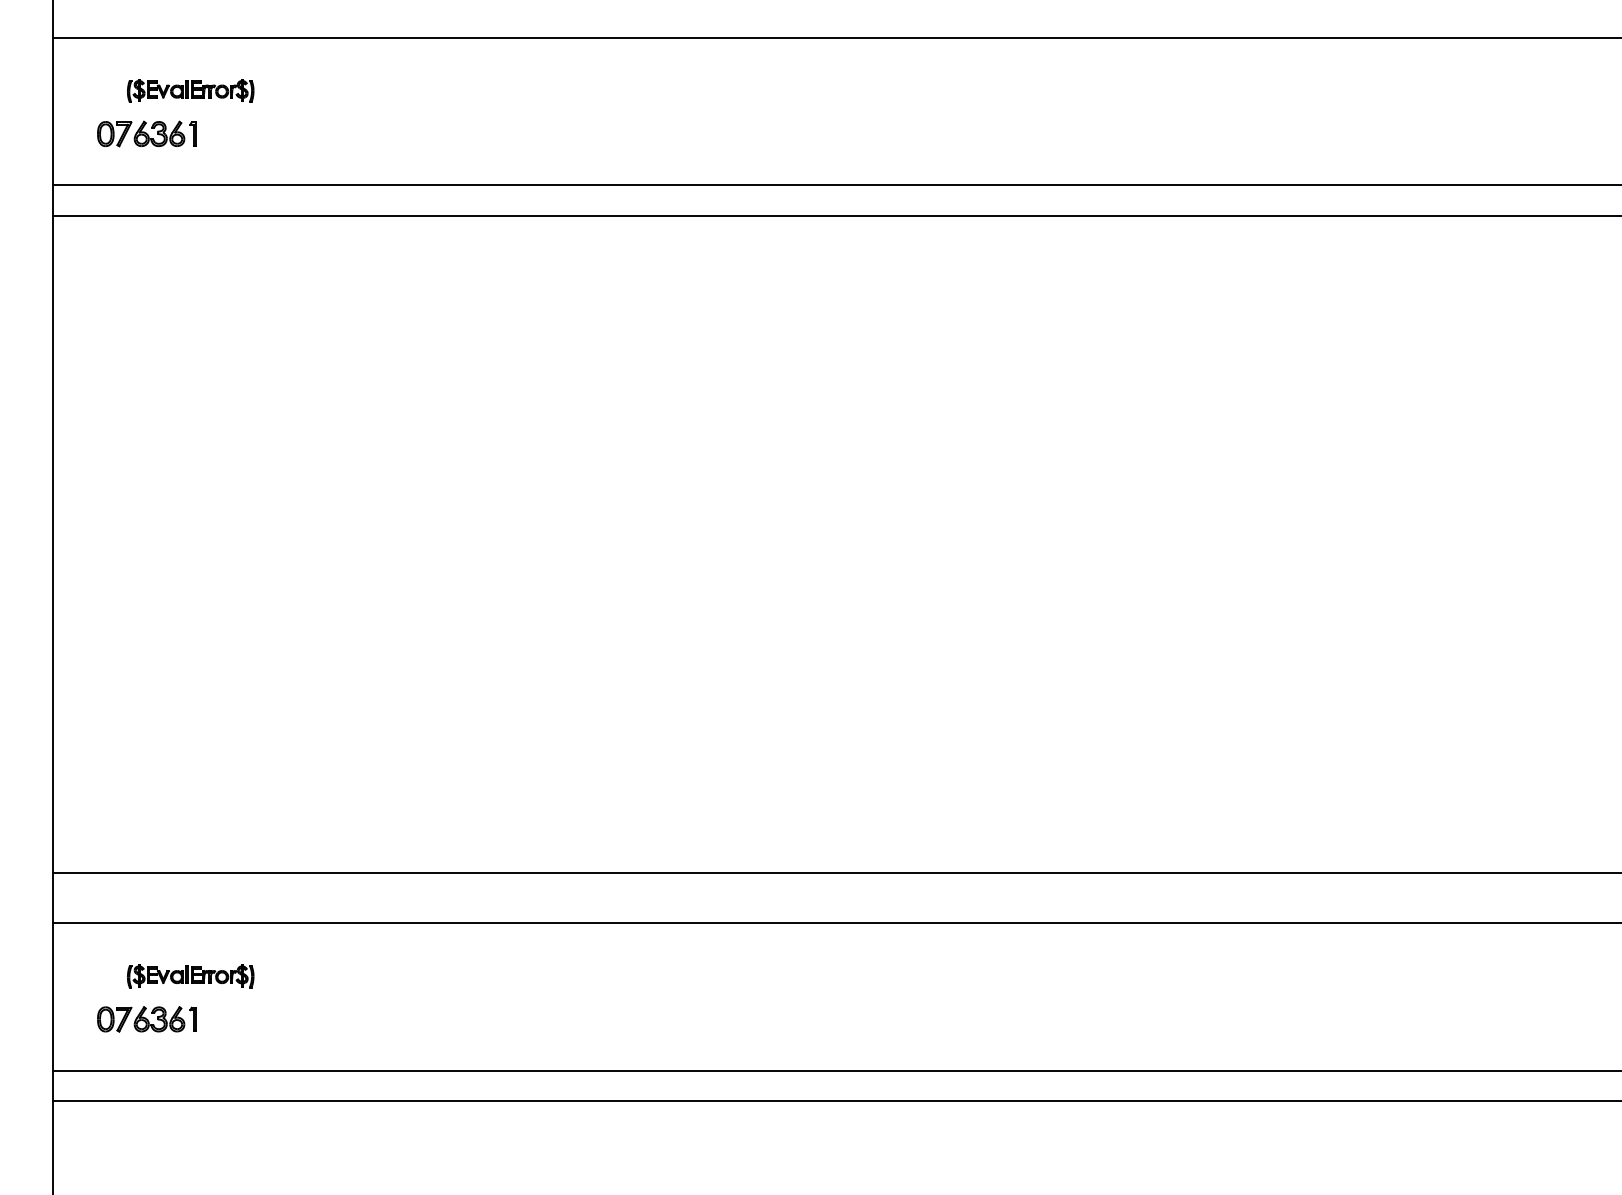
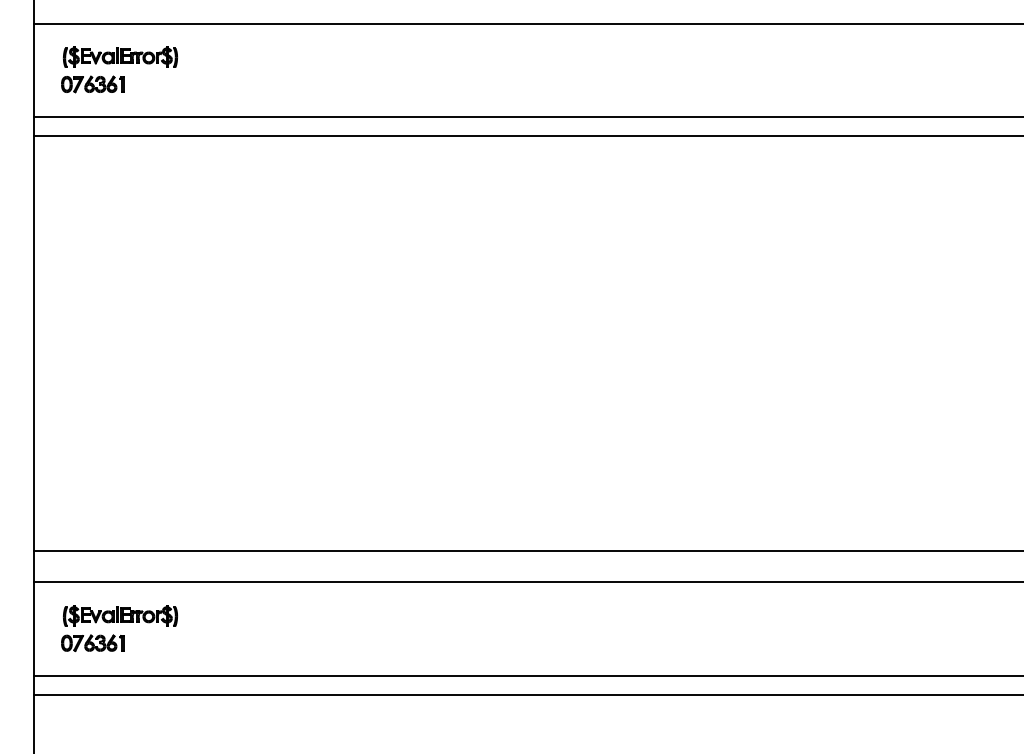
part: (190, 89) -> (120, 56), size x1.43
part: (190, 975) -> (120, 615), size x1.43

